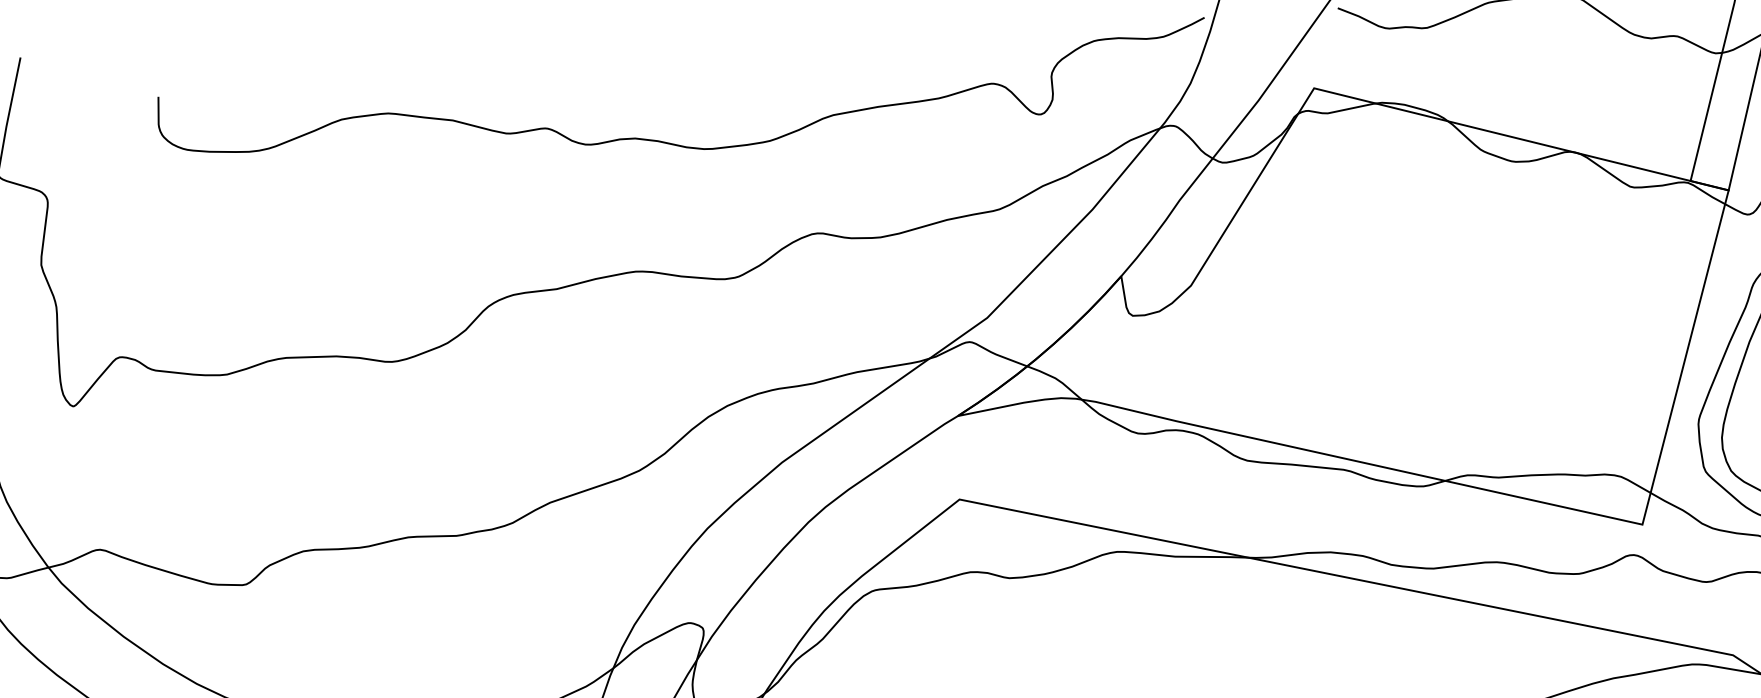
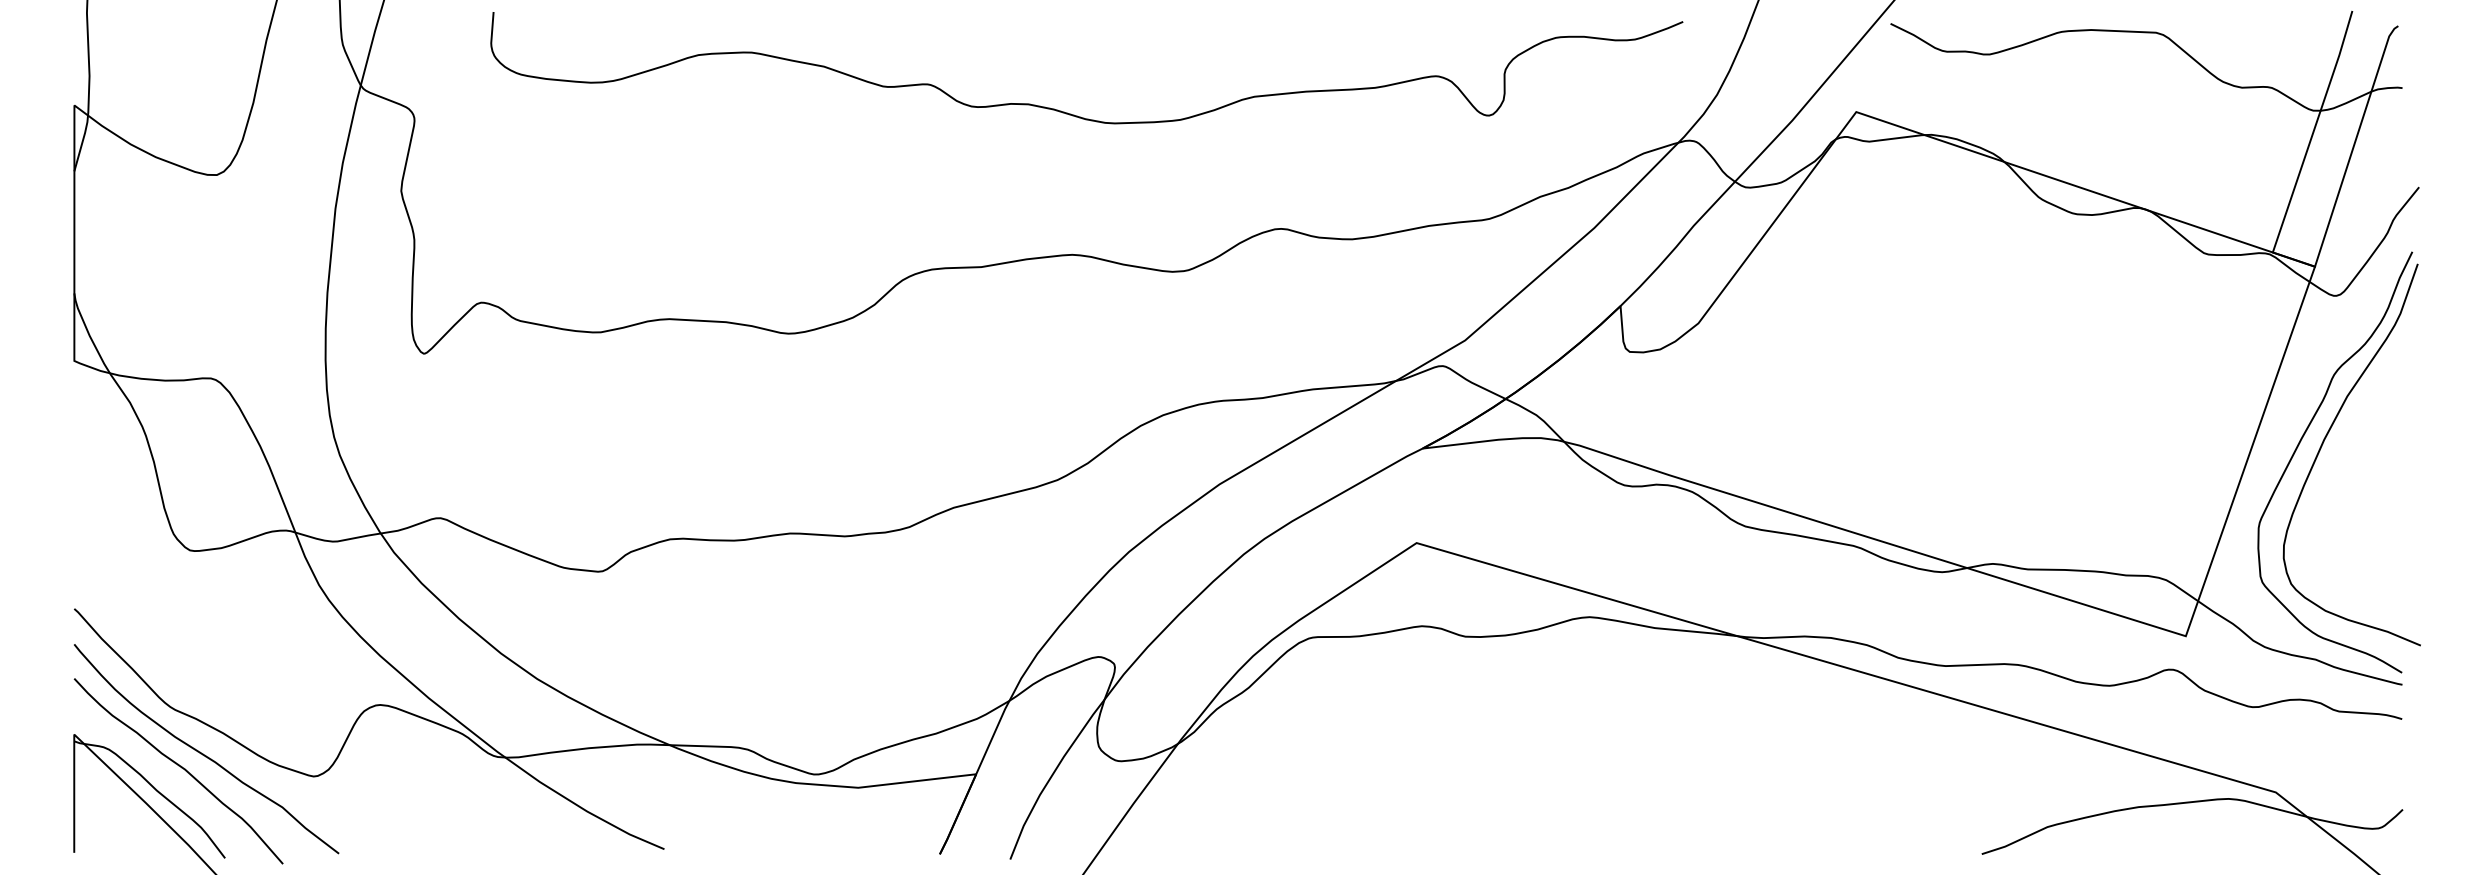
curve: (676, 144) -> (1074, 114), moved

